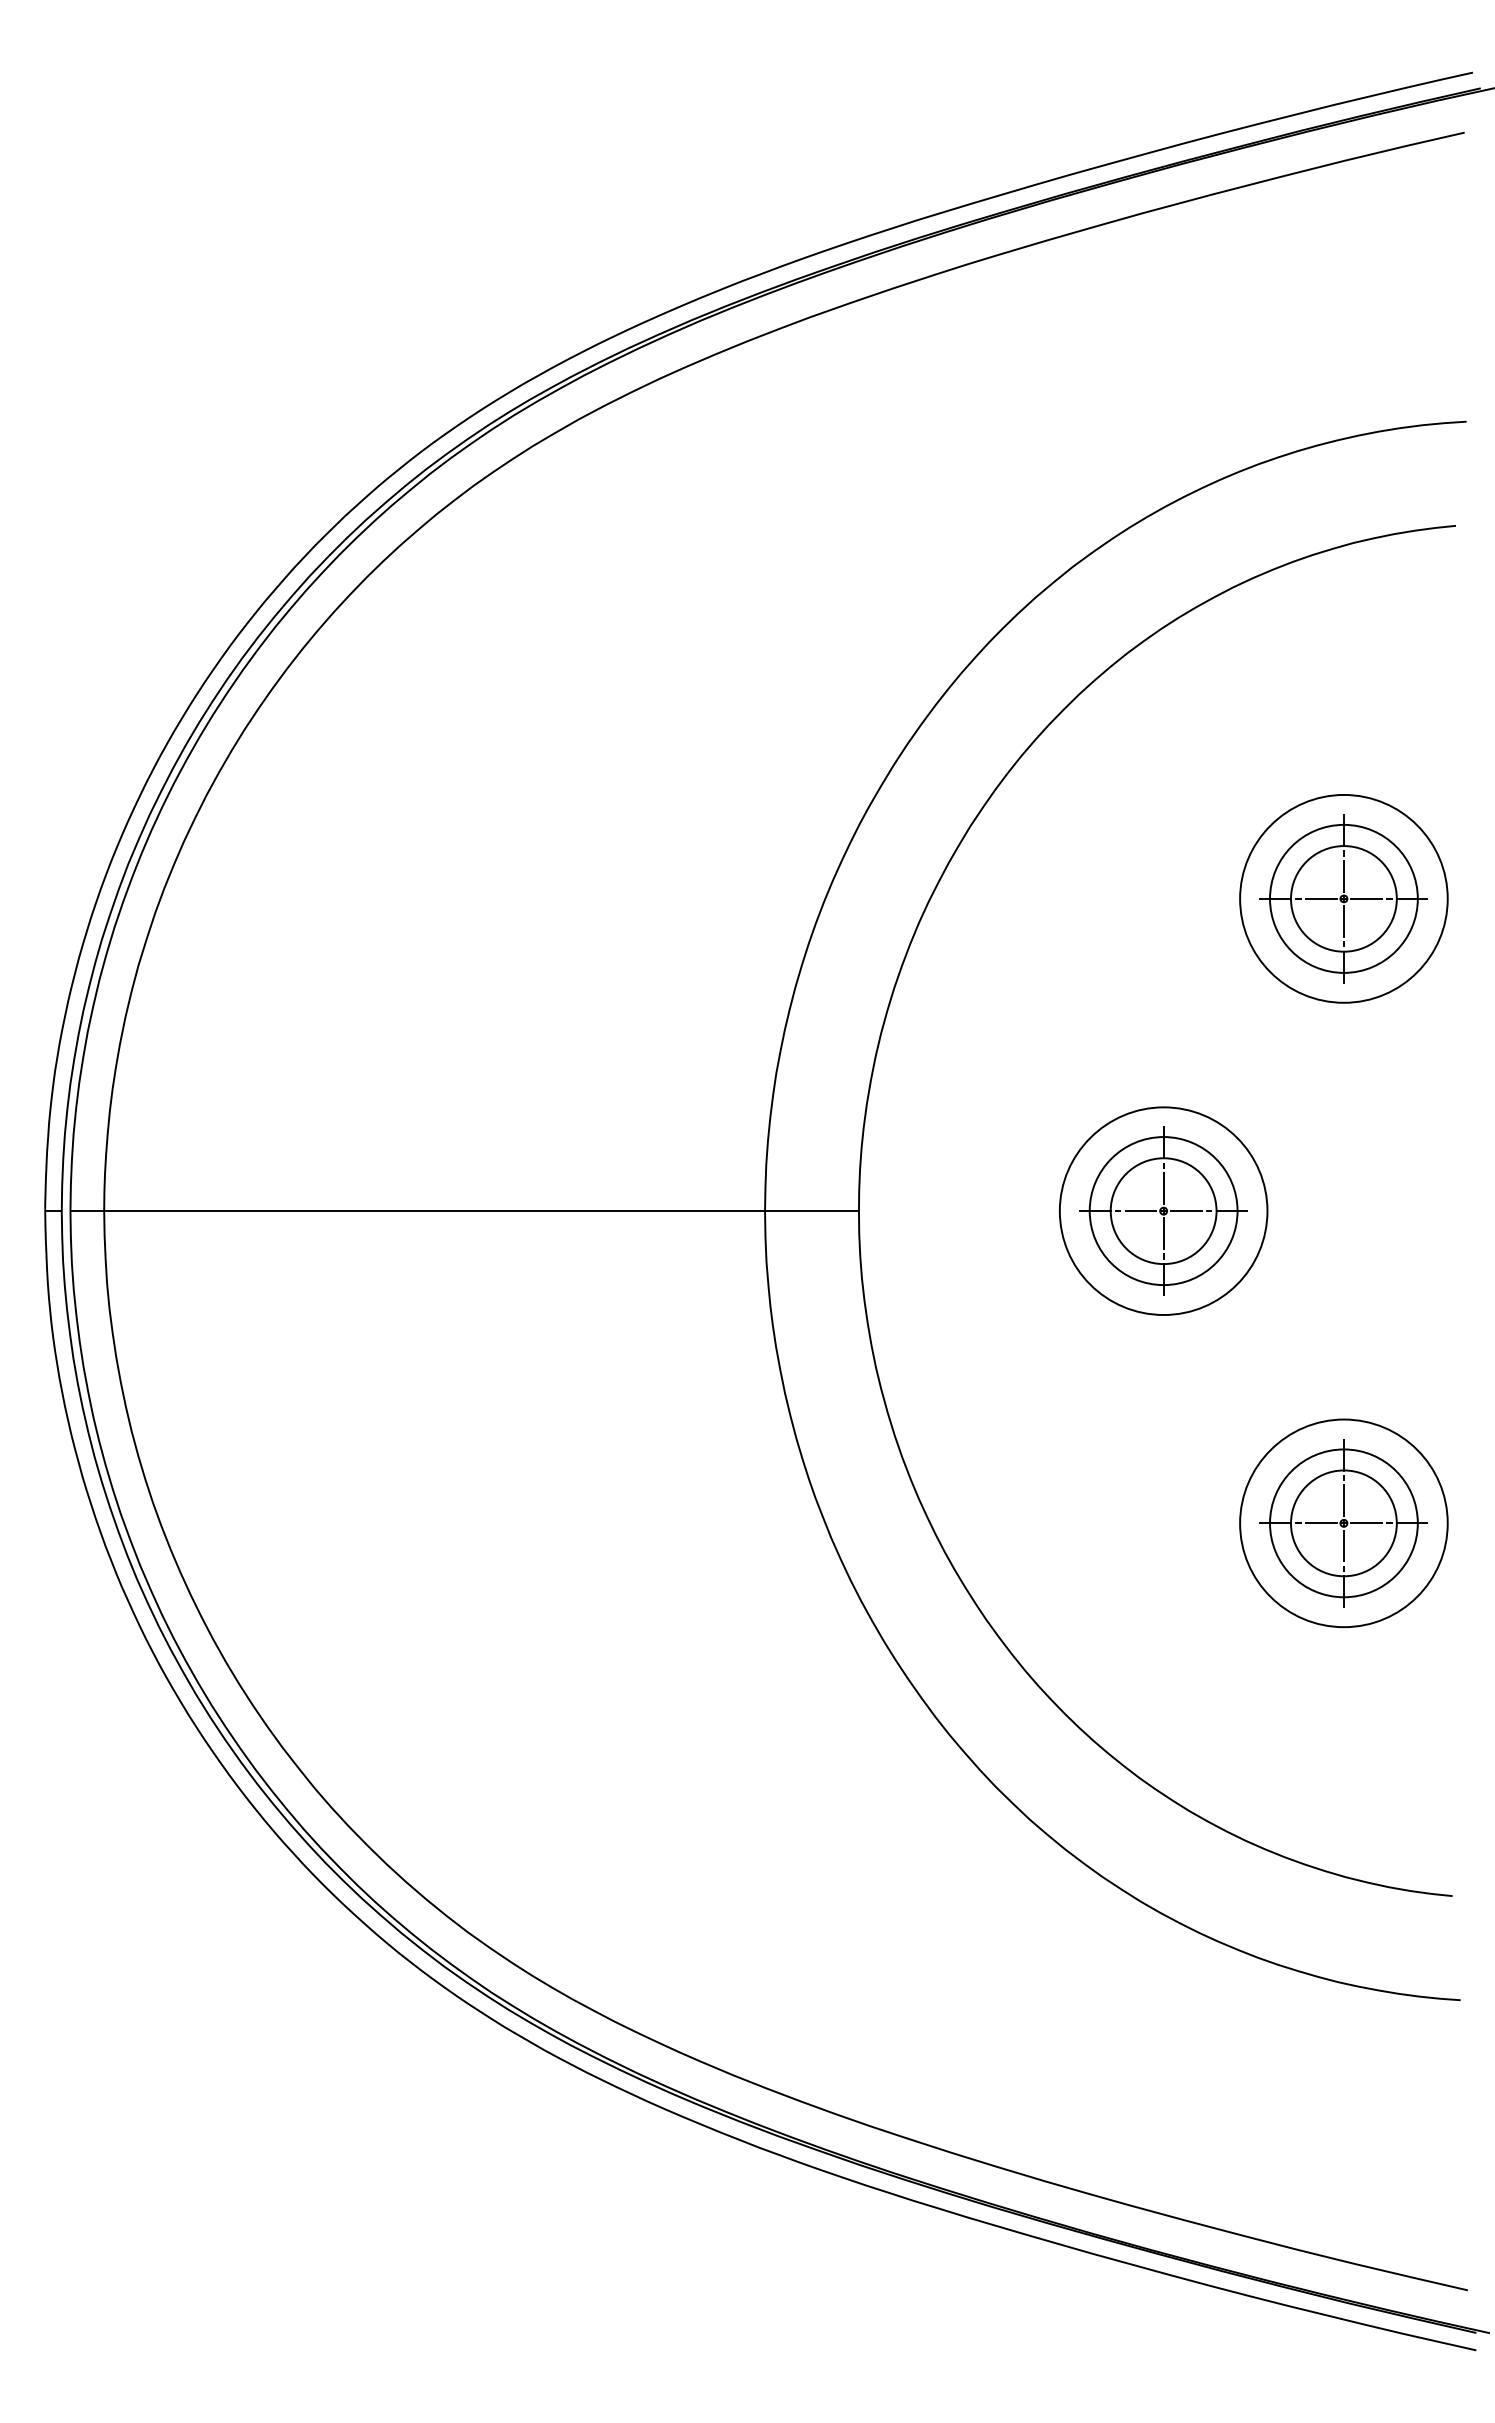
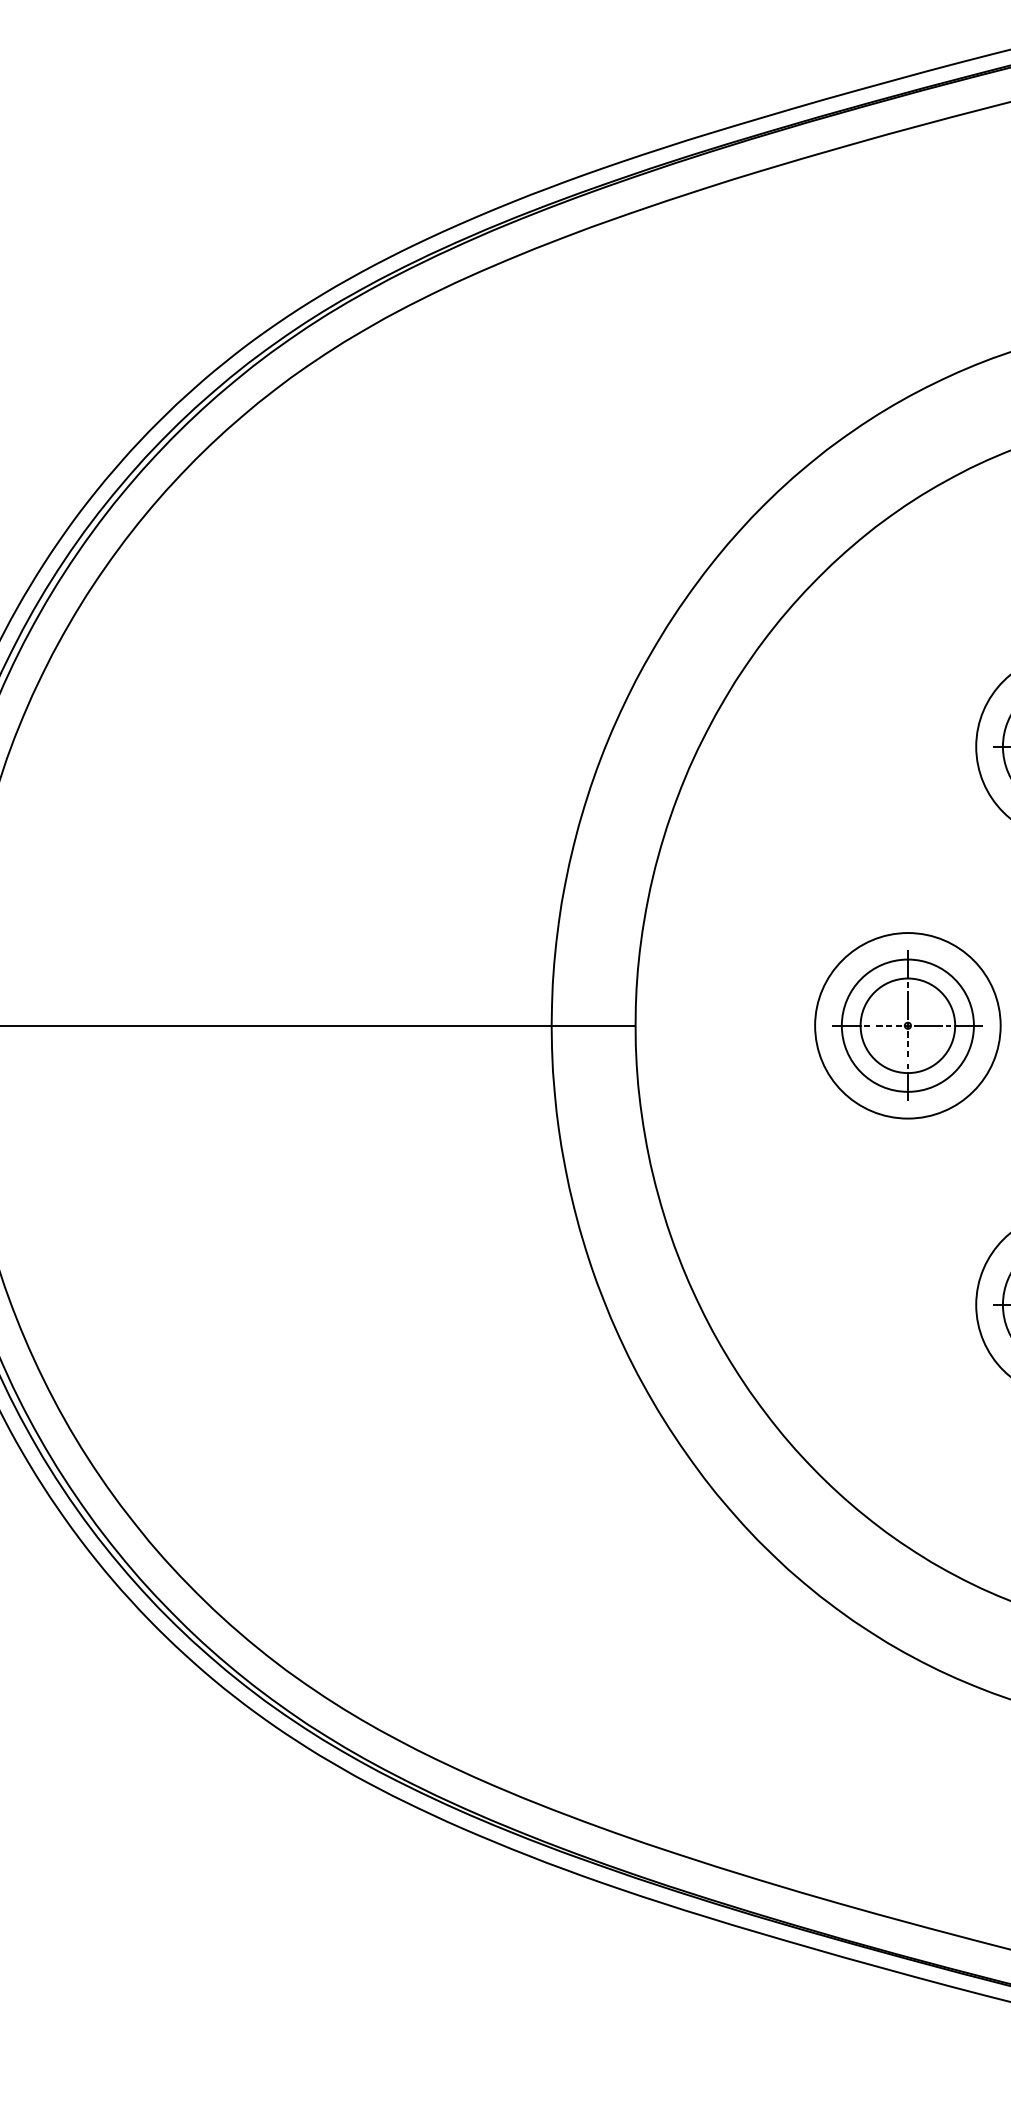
line: (1140, 1211) -> (887, 1026), solid -> dashed
line: (1163, 1234) -> (907, 1046), solid -> dashed

